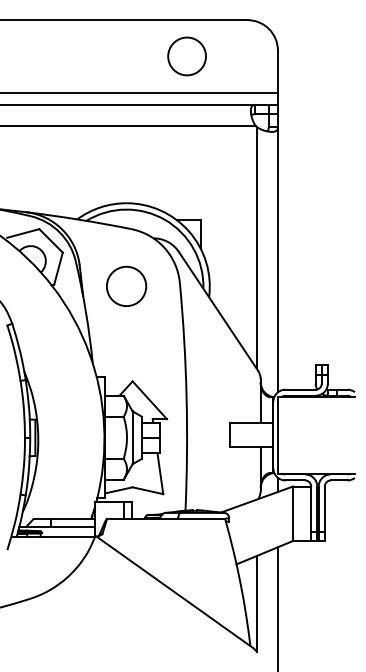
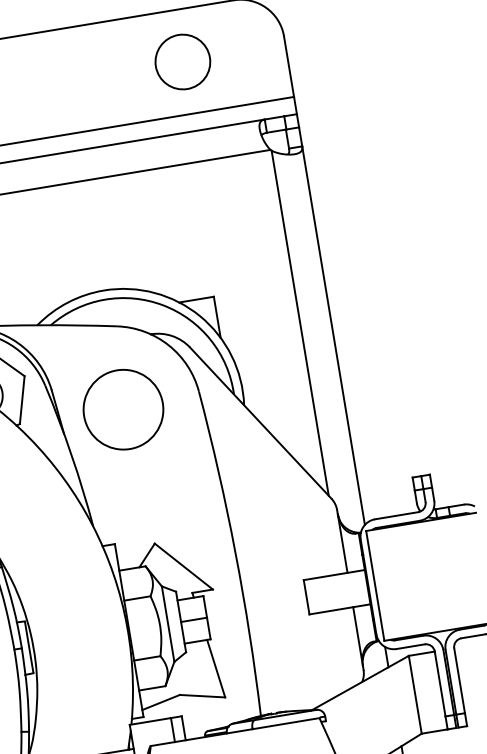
circle: (186, 56) -> (182, 62), moved
circle: (126, 285) -> (123, 408), size x1.4

